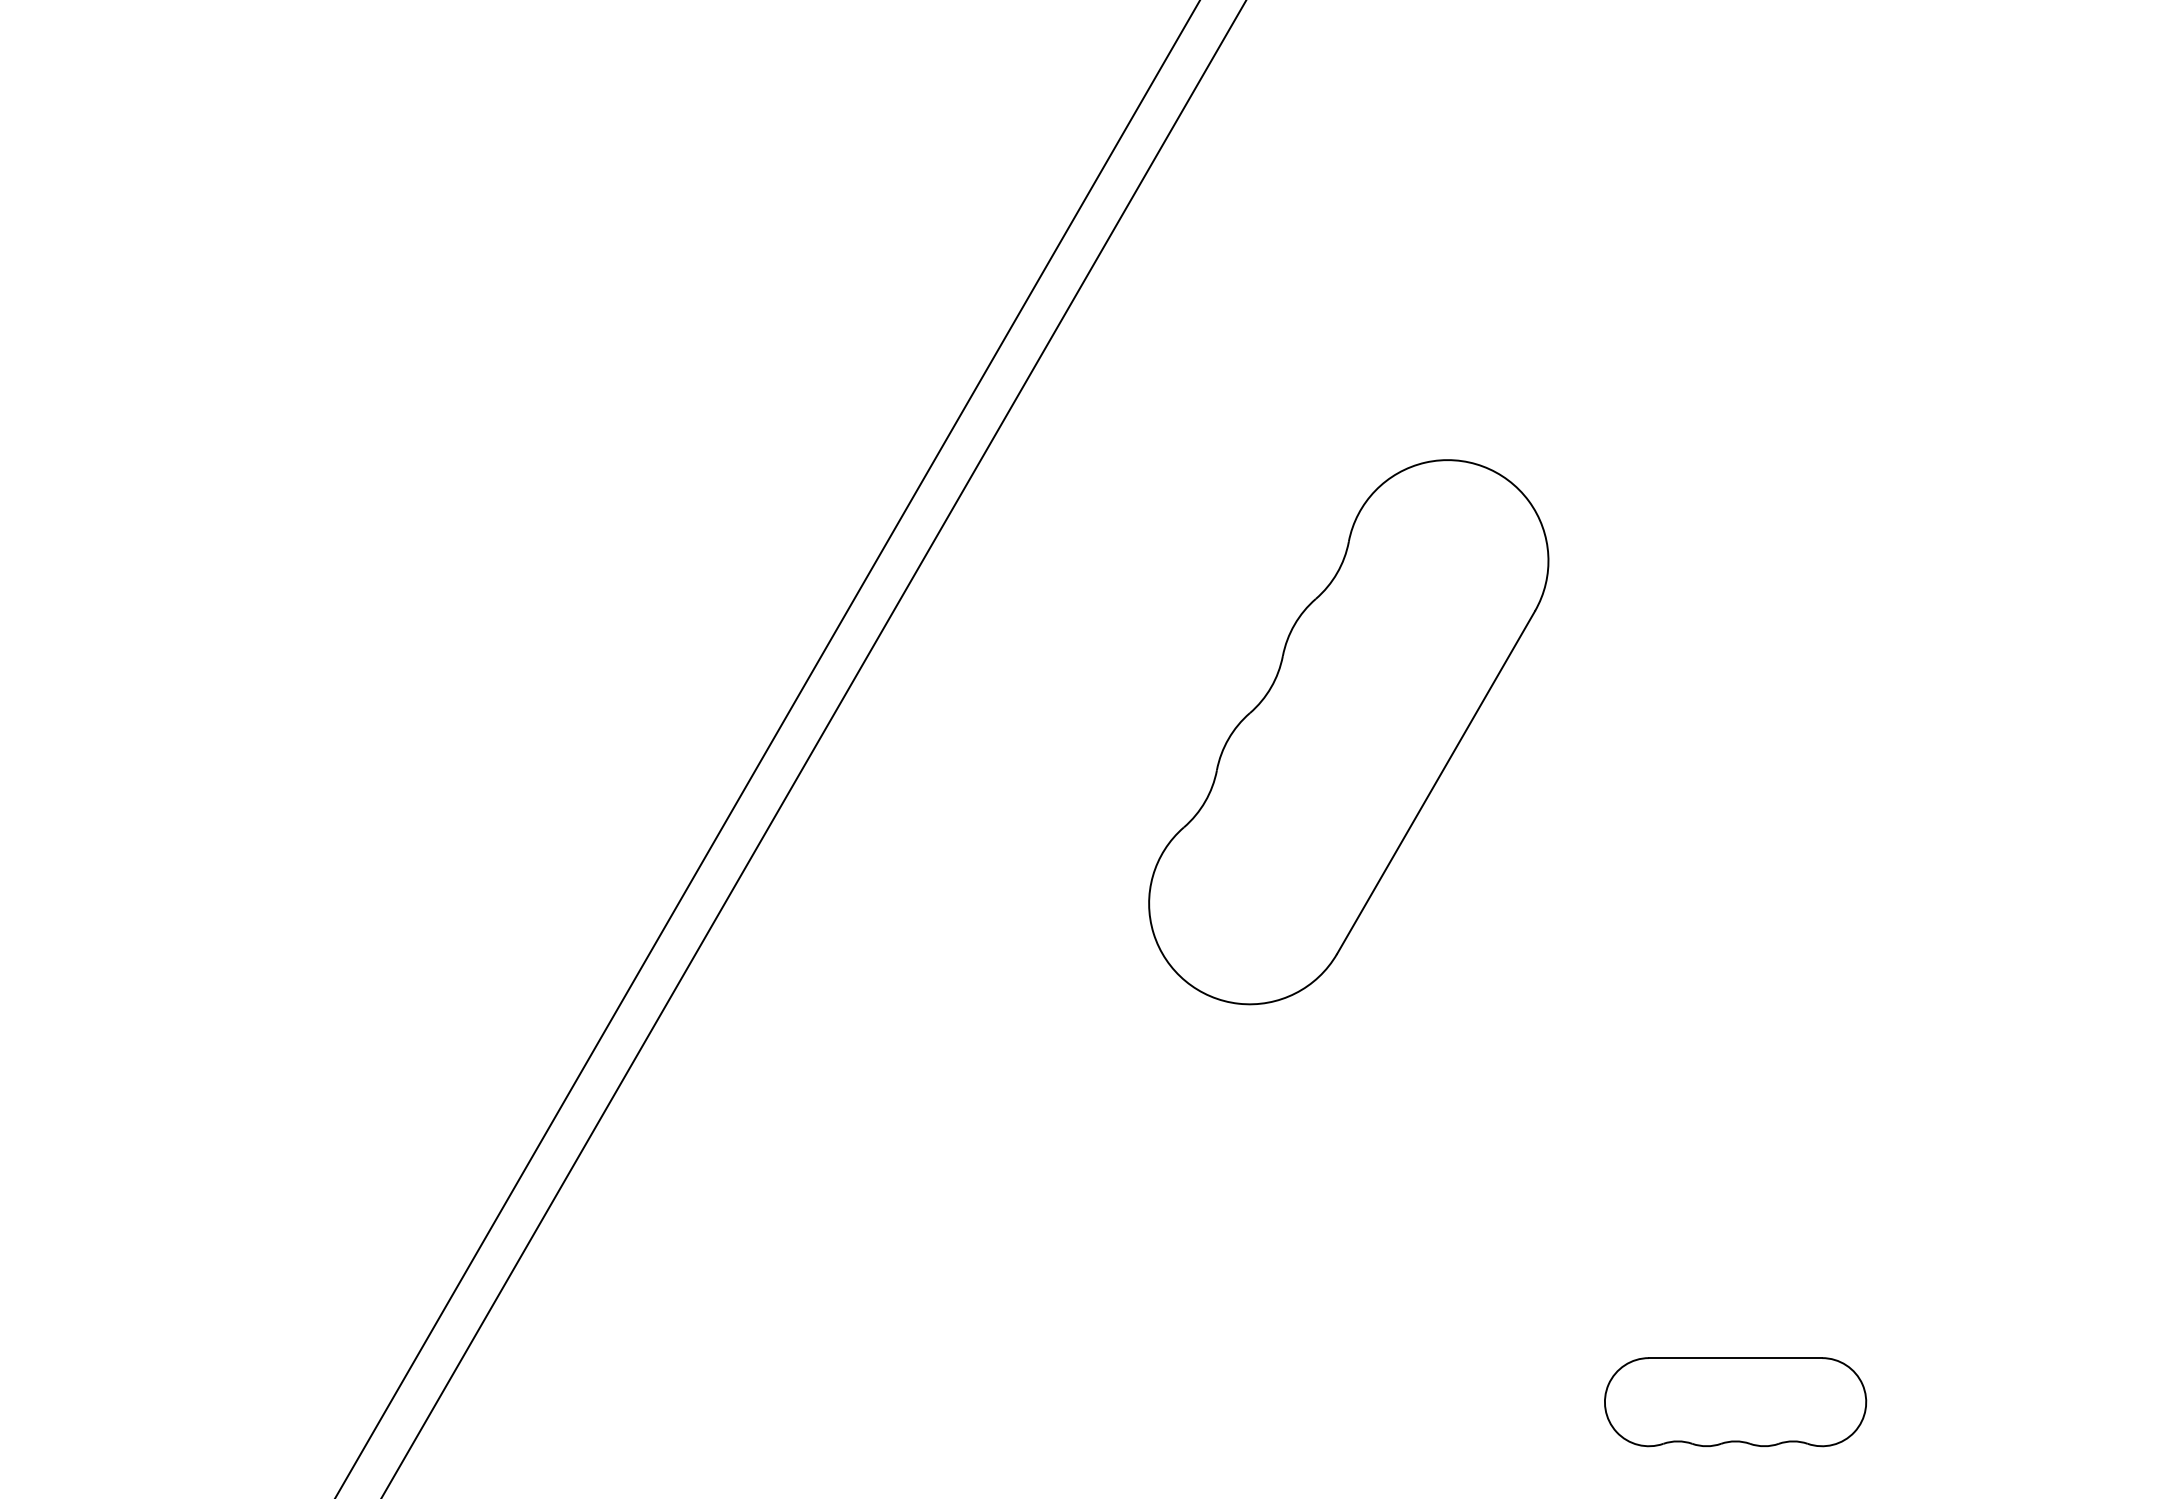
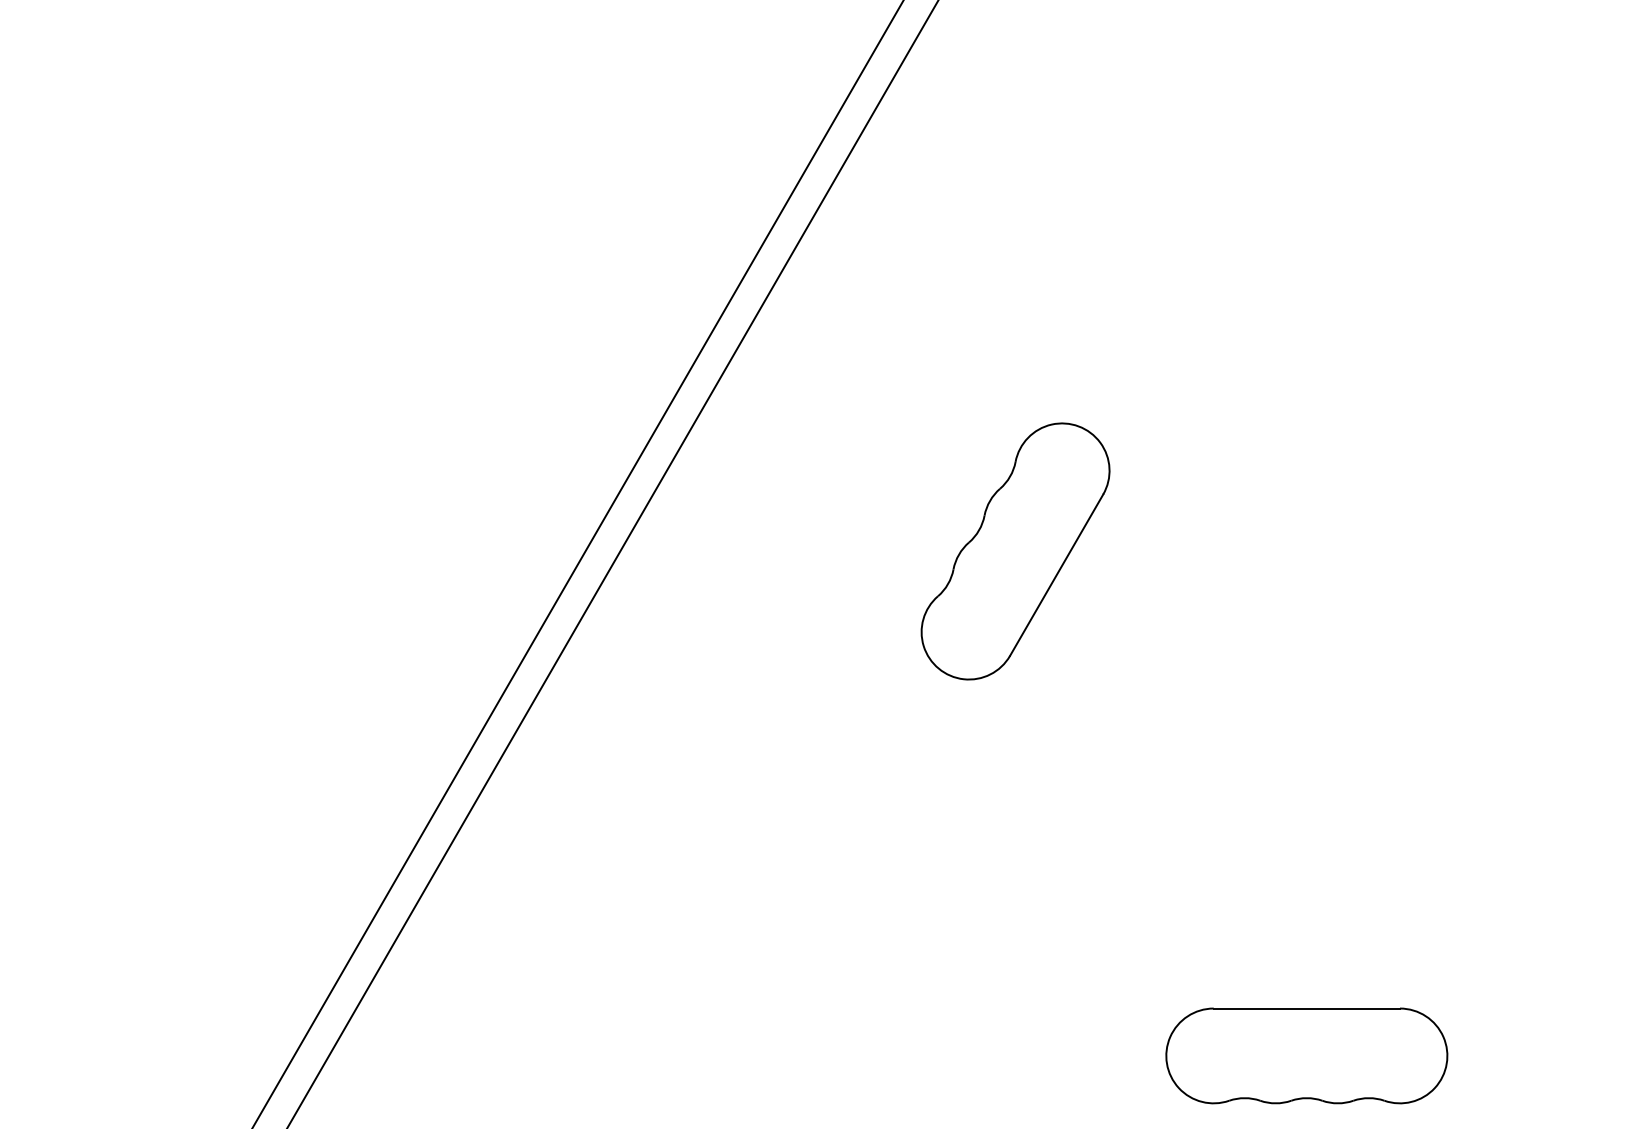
part: (1348, 732) -> (1015, 551), size x0.62
part: (1735, 1401) -> (1306, 1055), size x1.43

